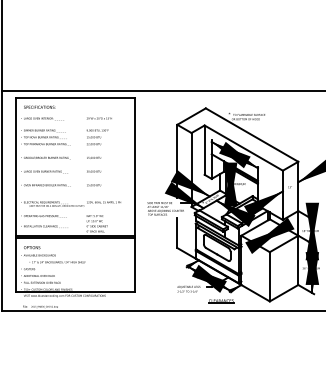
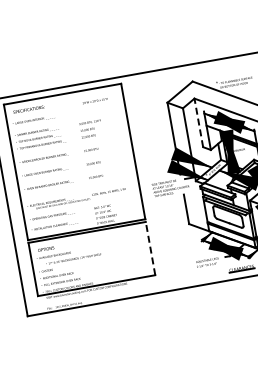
text: (99, 118) -> (95, 101), moved
line: (204, 150) -> (198, 123), solid -> dashed
line: (135, 264) -> (150, 247), solid -> dashed

